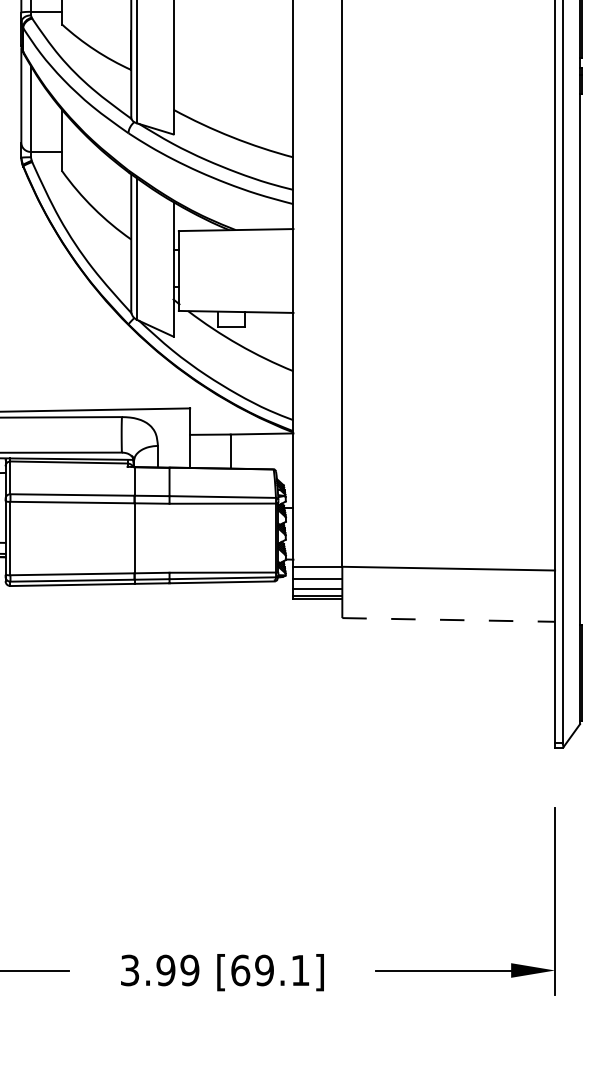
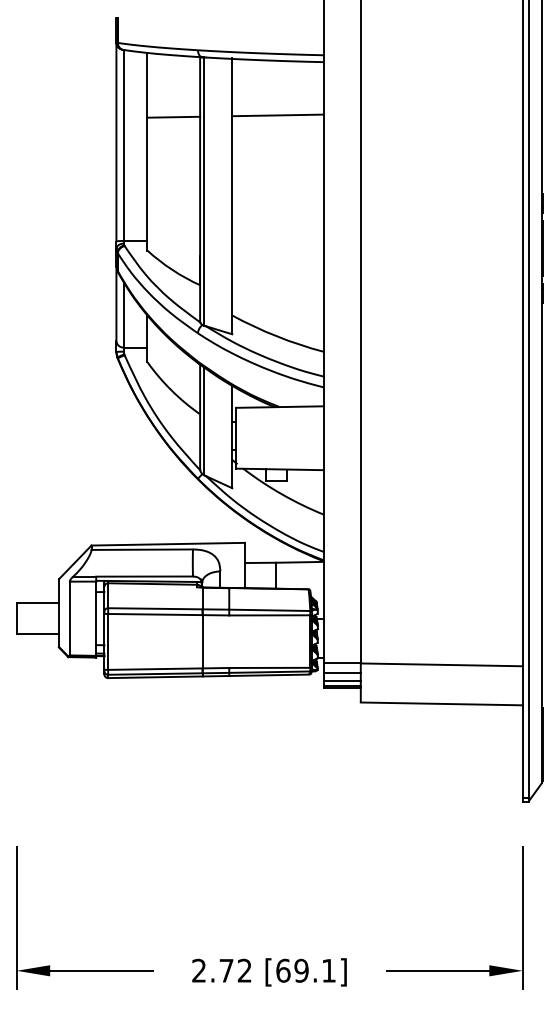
line: (449, 619) -> (442, 703), dashed -> solid
text: (159, 970) -> (221, 970), 3.99 -> 2.72

